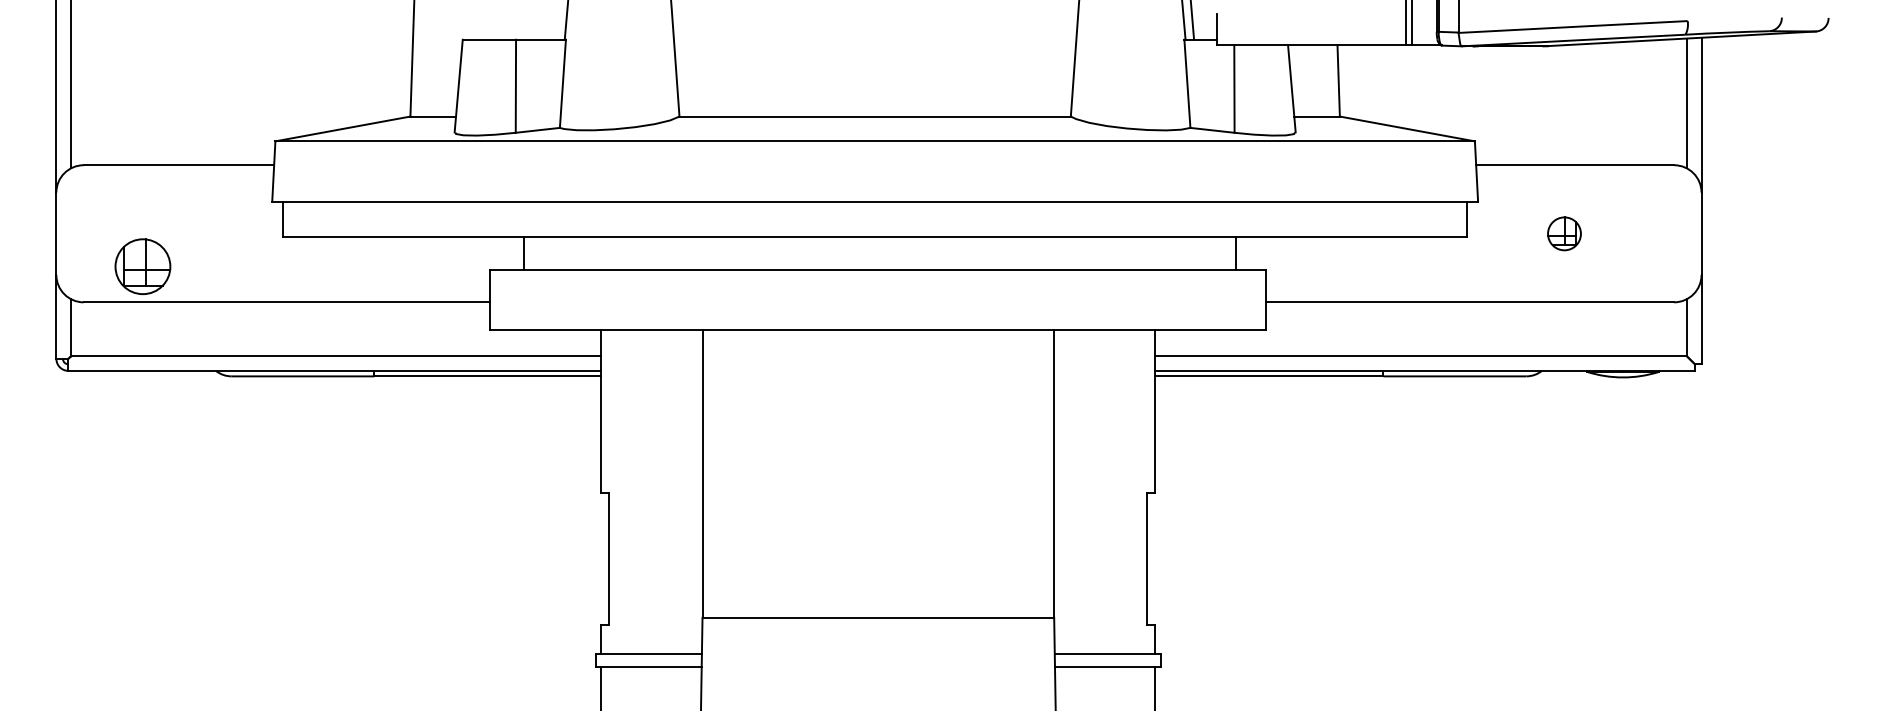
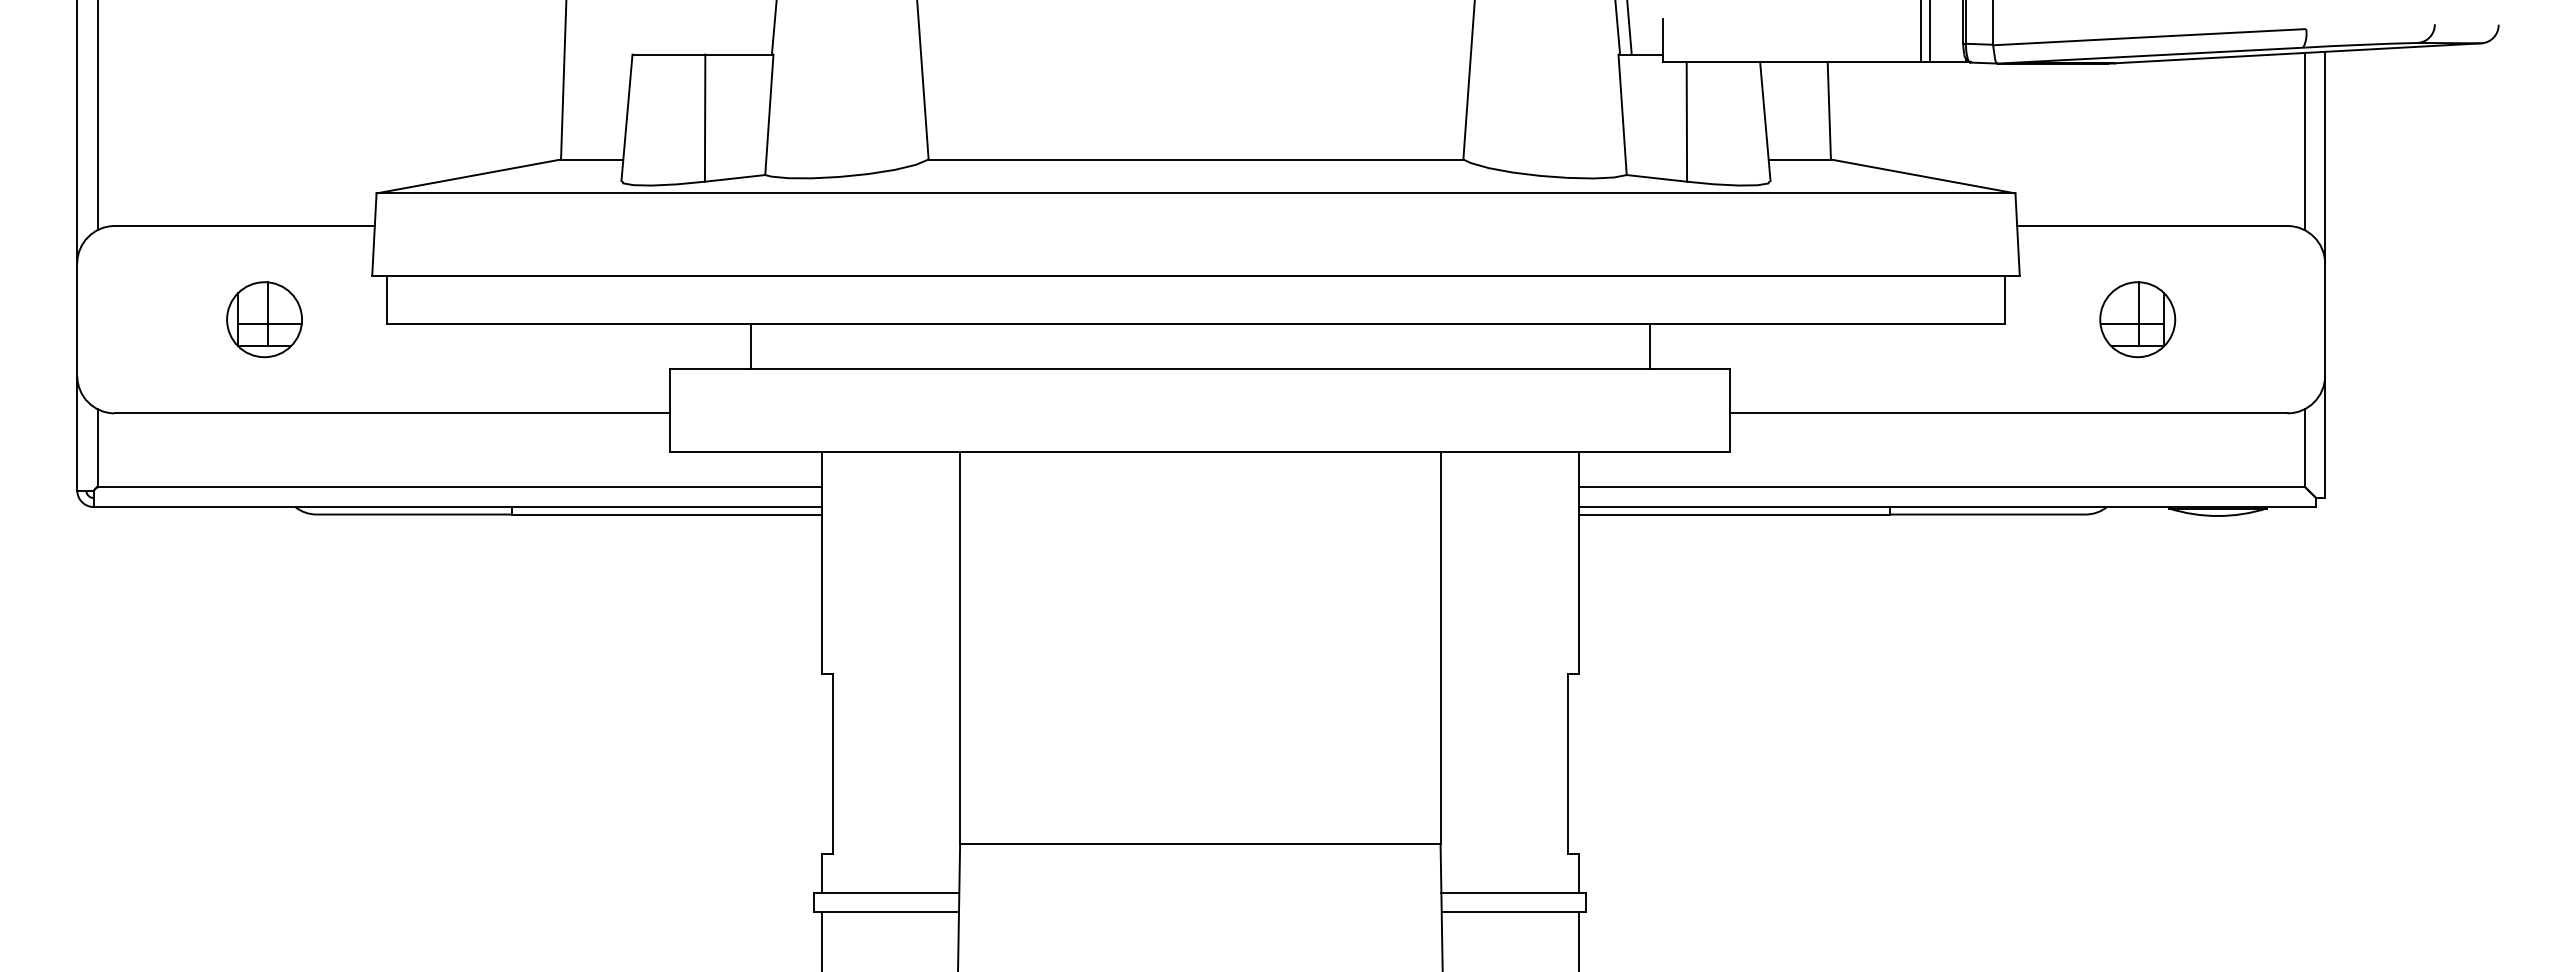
part: (1564, 233) -> (2137, 319), size x1.67
line: (524, 253) -> (750, 346), moved
line: (1235, 253) -> (1649, 346), moved
part: (142, 266) -> (264, 319), moved

